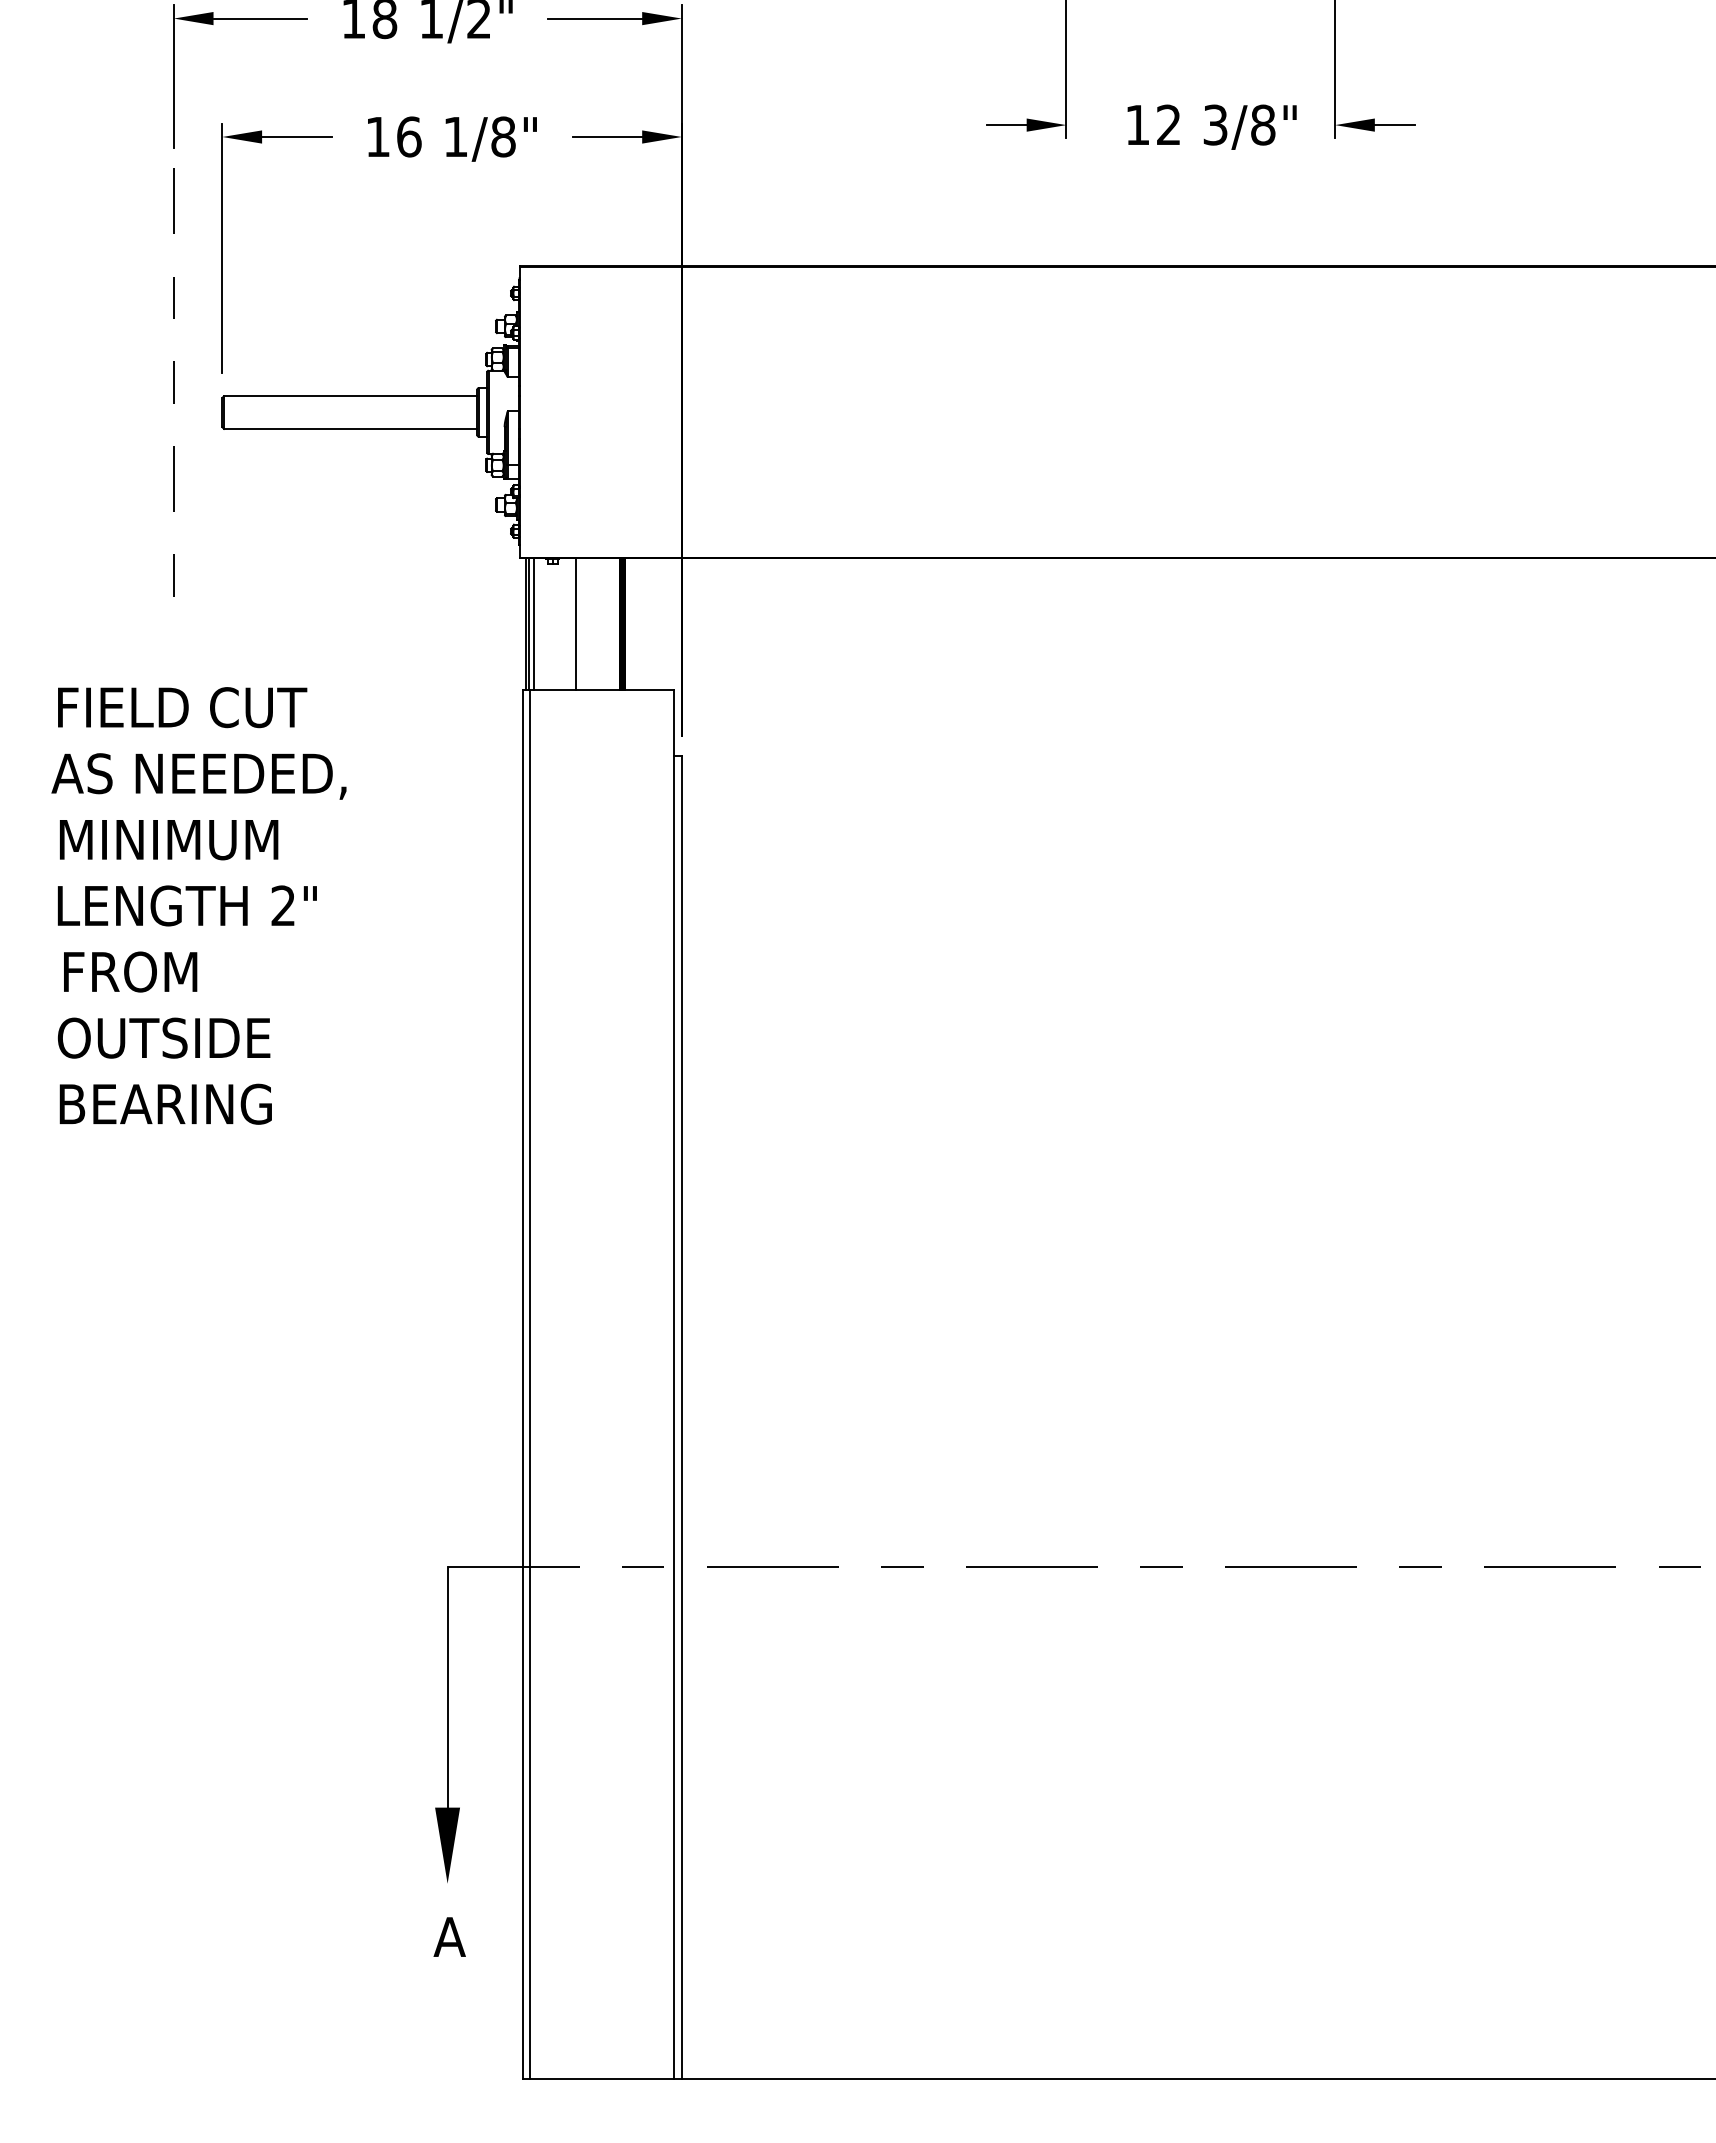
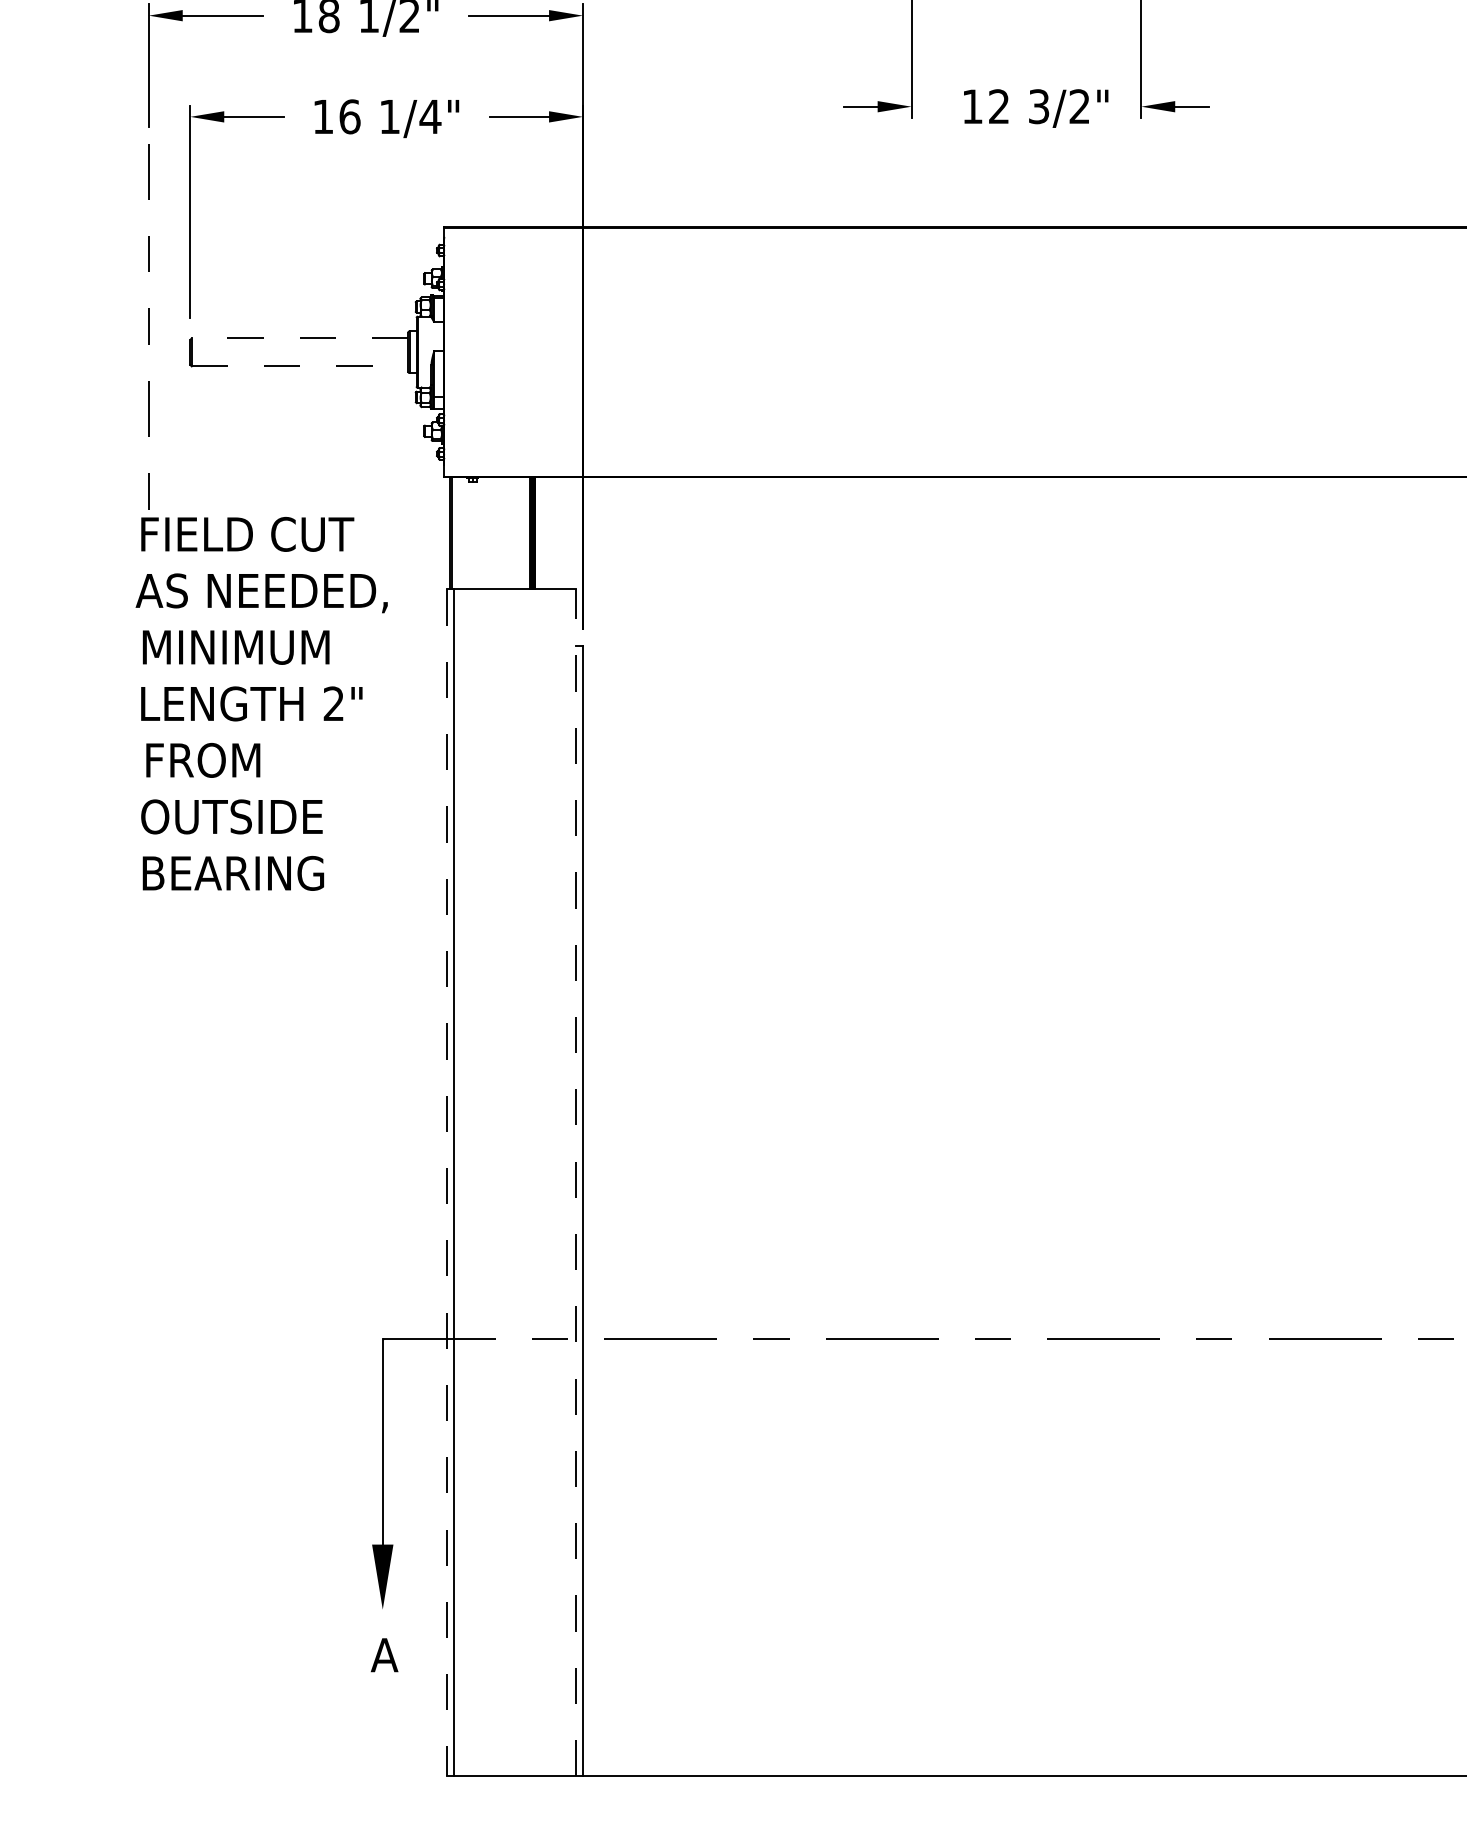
text: (1263, 124) -> (1080, 106), 3/8" -> 3/2"
text: (503, 136) -> (430, 116), 1/8" -> 1/4"
line: (350, 396) -> (299, 338), solid -> dashed
line: (350, 428) -> (299, 365), solid -> dashed
line: (533, 624) -> (456, 533), removed
line: (575, 624) -> (492, 533), removed
text: (198, 905) -> (261, 703), moved
line: (673, 1383) -> (575, 1182), solid -> dashed
line: (522, 1384) -> (446, 1182), solid -> dashed

